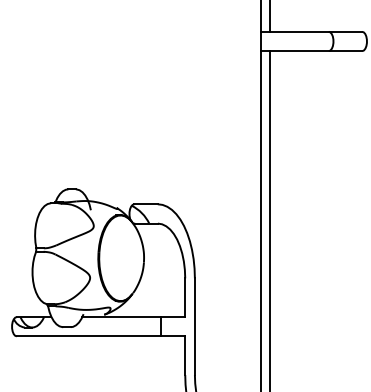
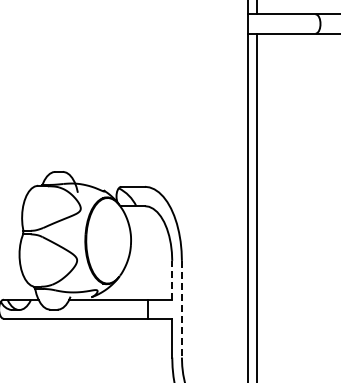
line: (185, 297) -> (172, 280), solid -> dashed
line: (194, 327) -> (181, 310), solid -> dashed

